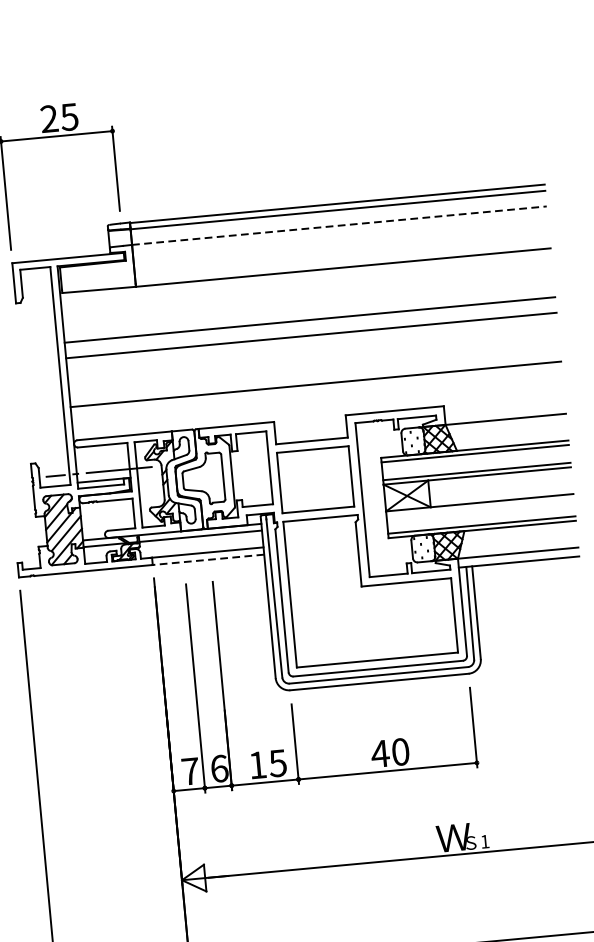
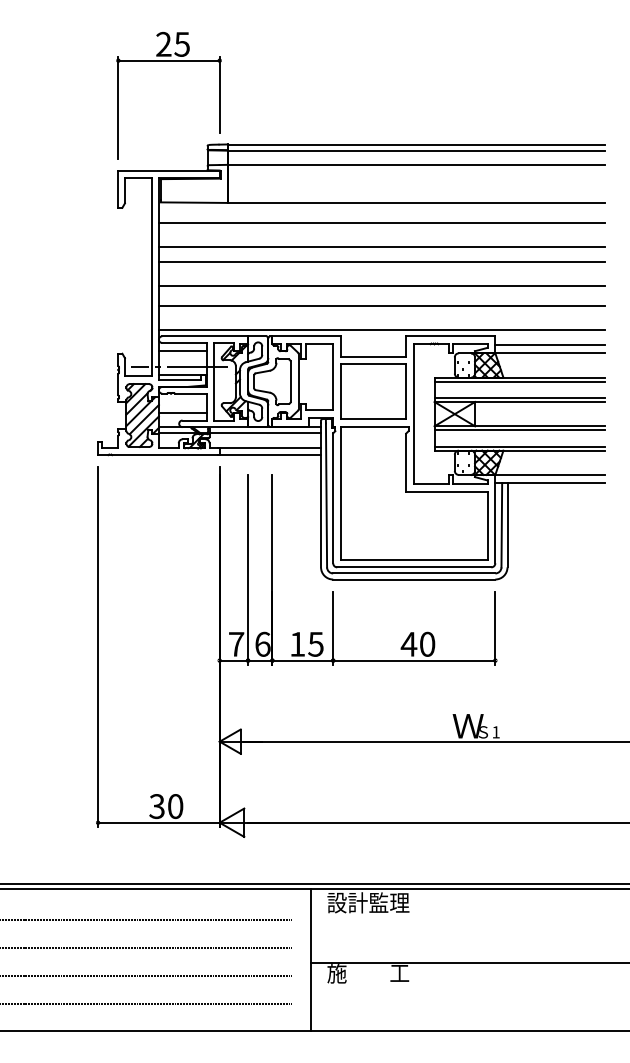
line: (339, 225) -> (416, 164), dashed -> solid
line: (307, 293) -> (381, 223), added
line: (313, 361) -> (381, 285), added
line: (504, 410) -> (549, 345), added
line: (318, 411) -> (381, 330), added
line: (101, 453) -> (182, 350), added
line: (480, 507) -> (519, 430), added
line: (107, 521) -> (182, 412), added
line: (207, 560) -> (269, 455), dashed -> solid

